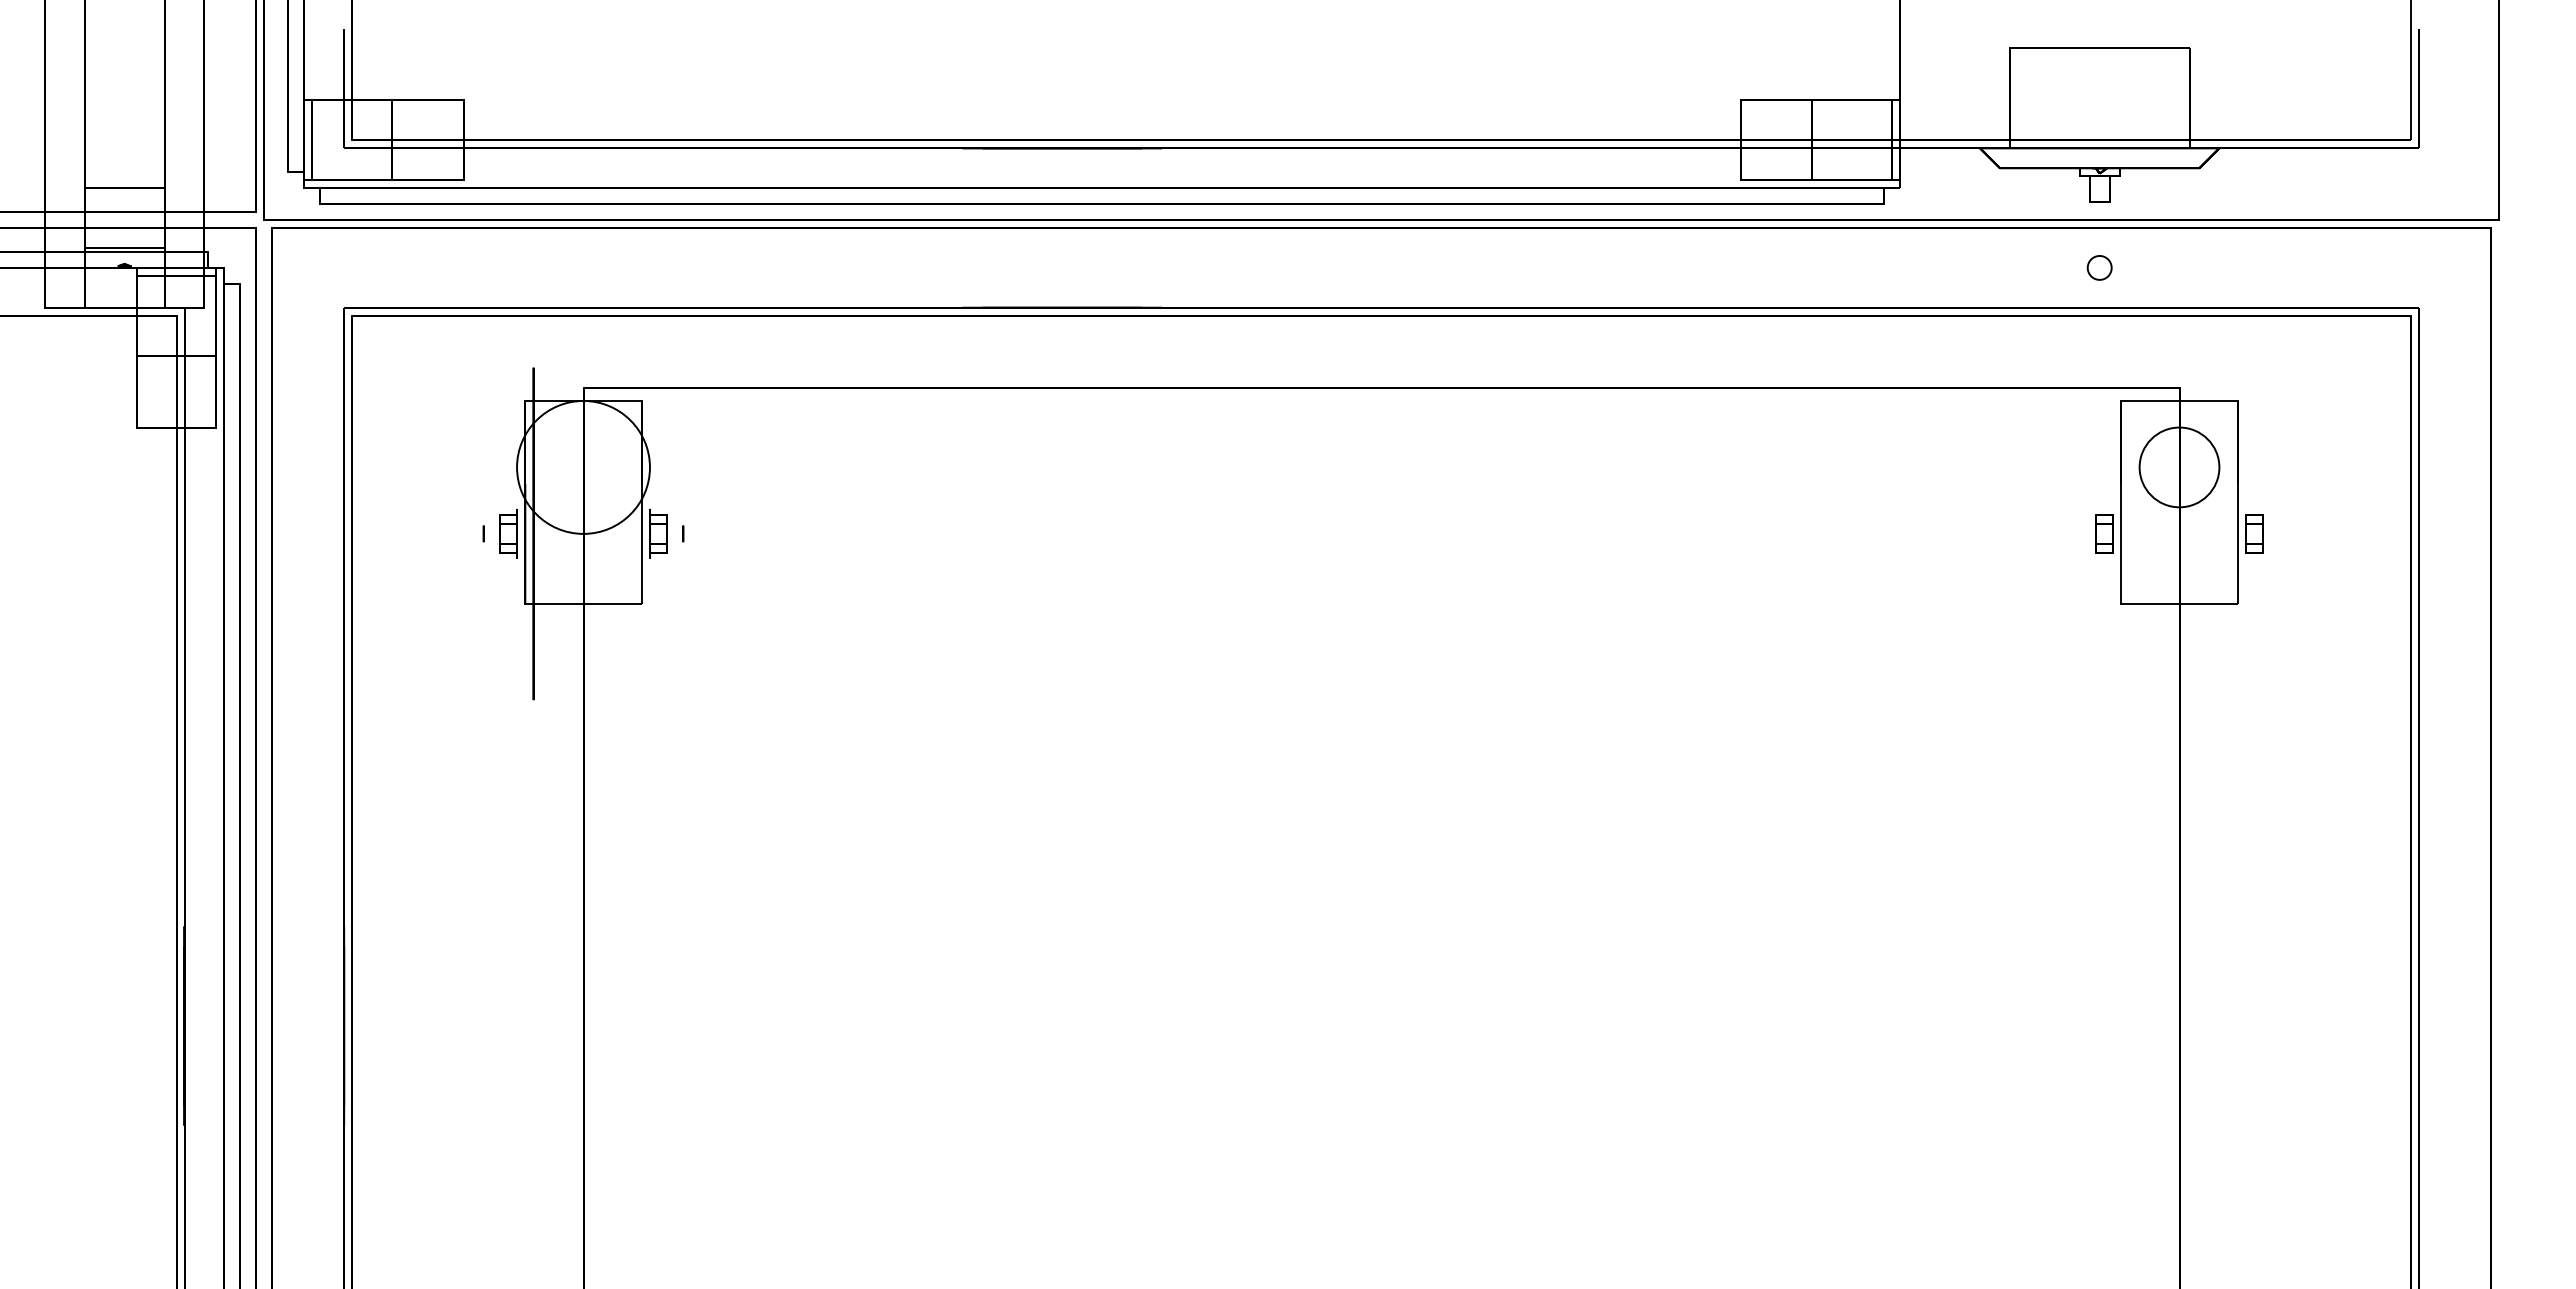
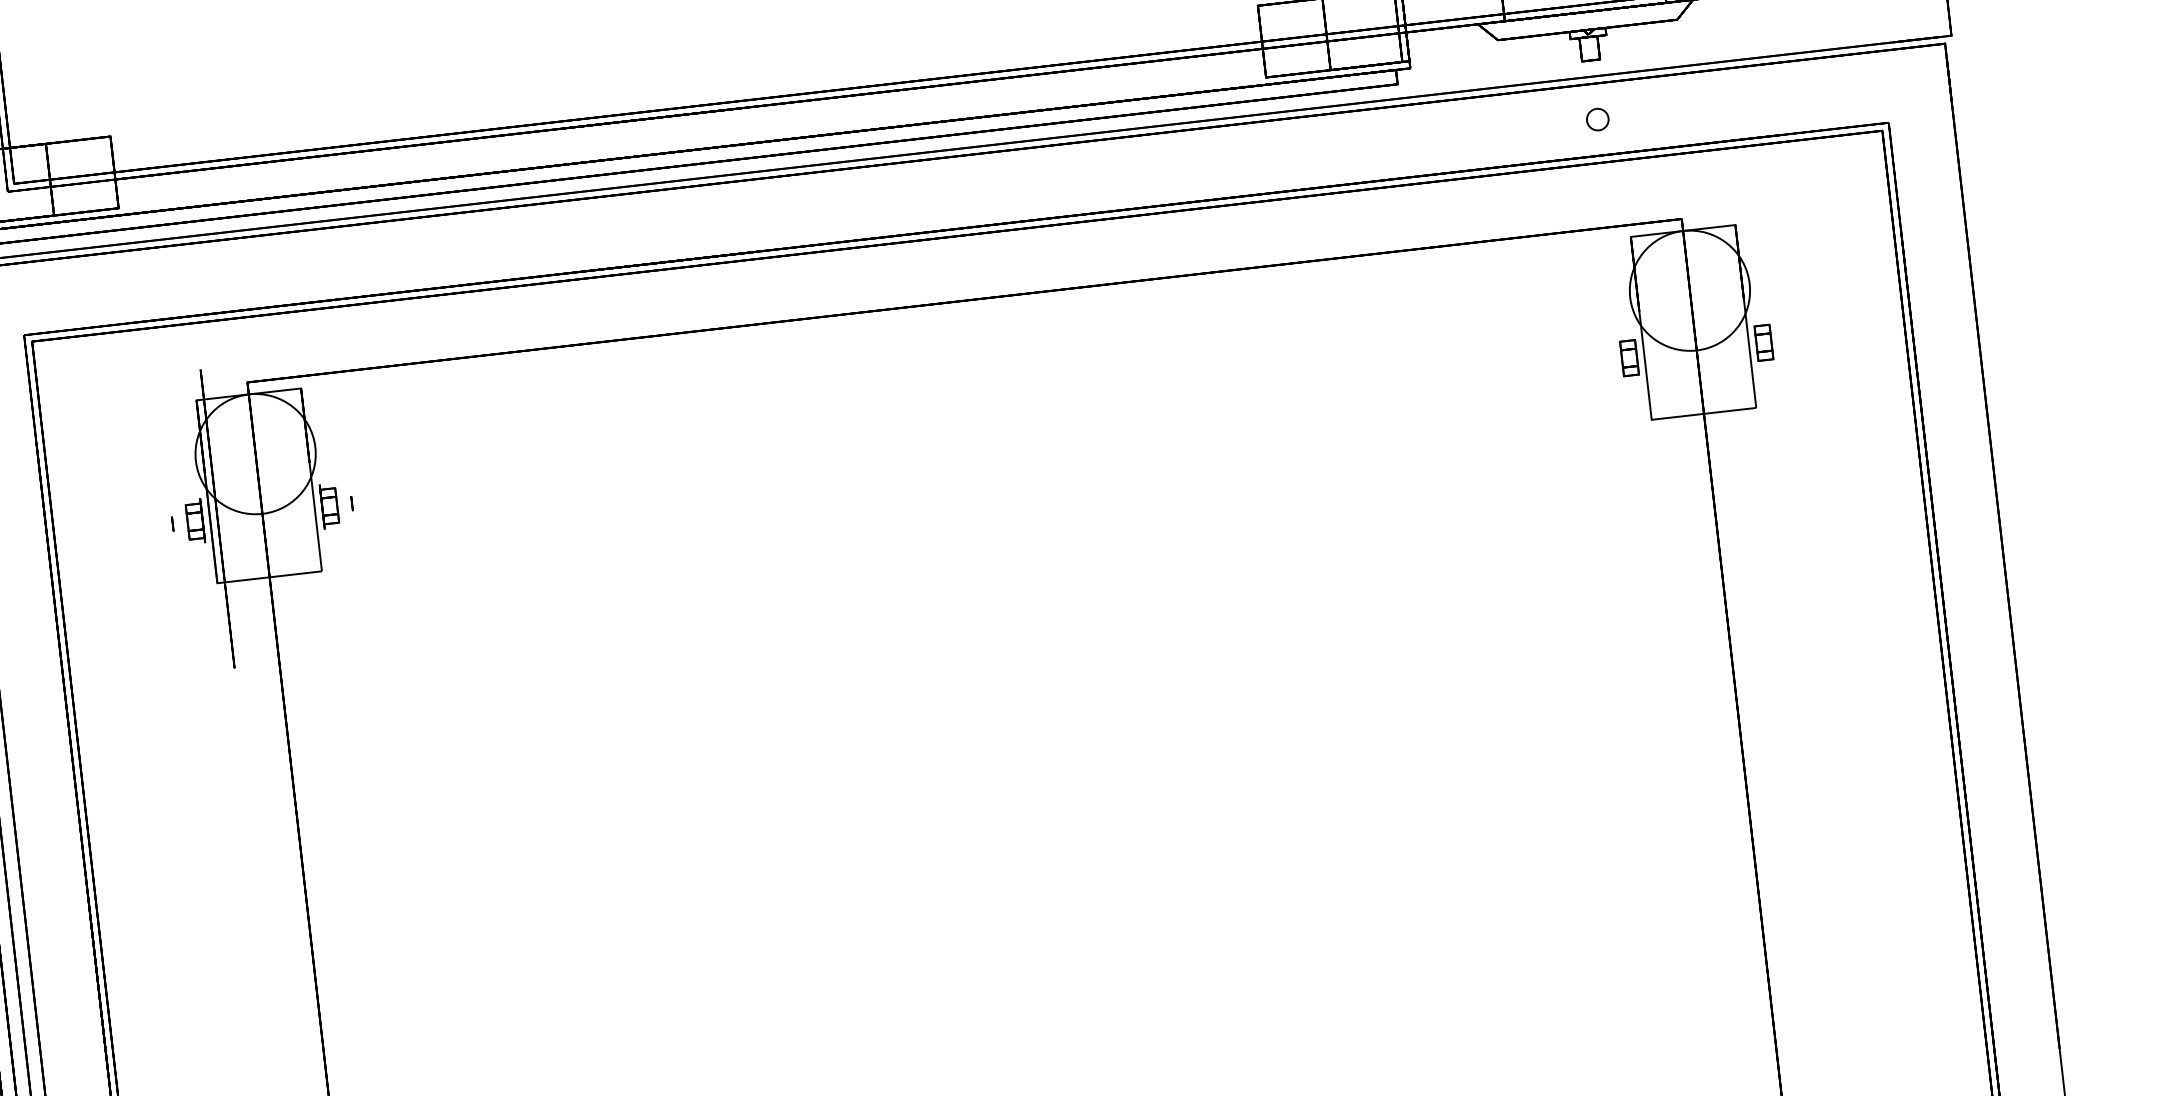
circle: (2179, 466) -> (1689, 289), size x1.67

